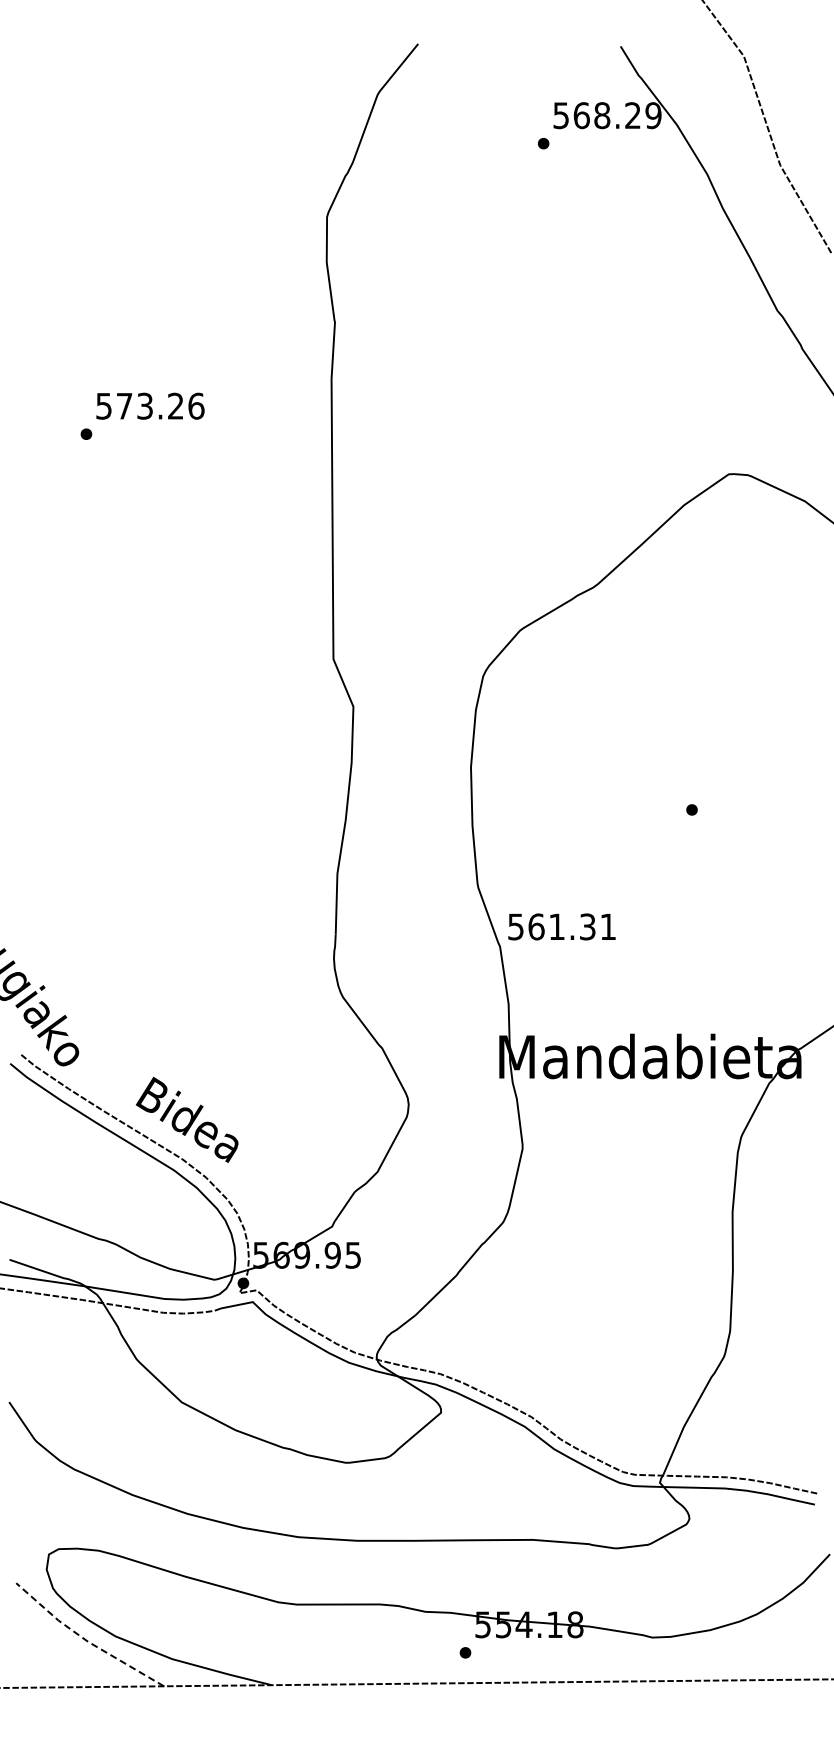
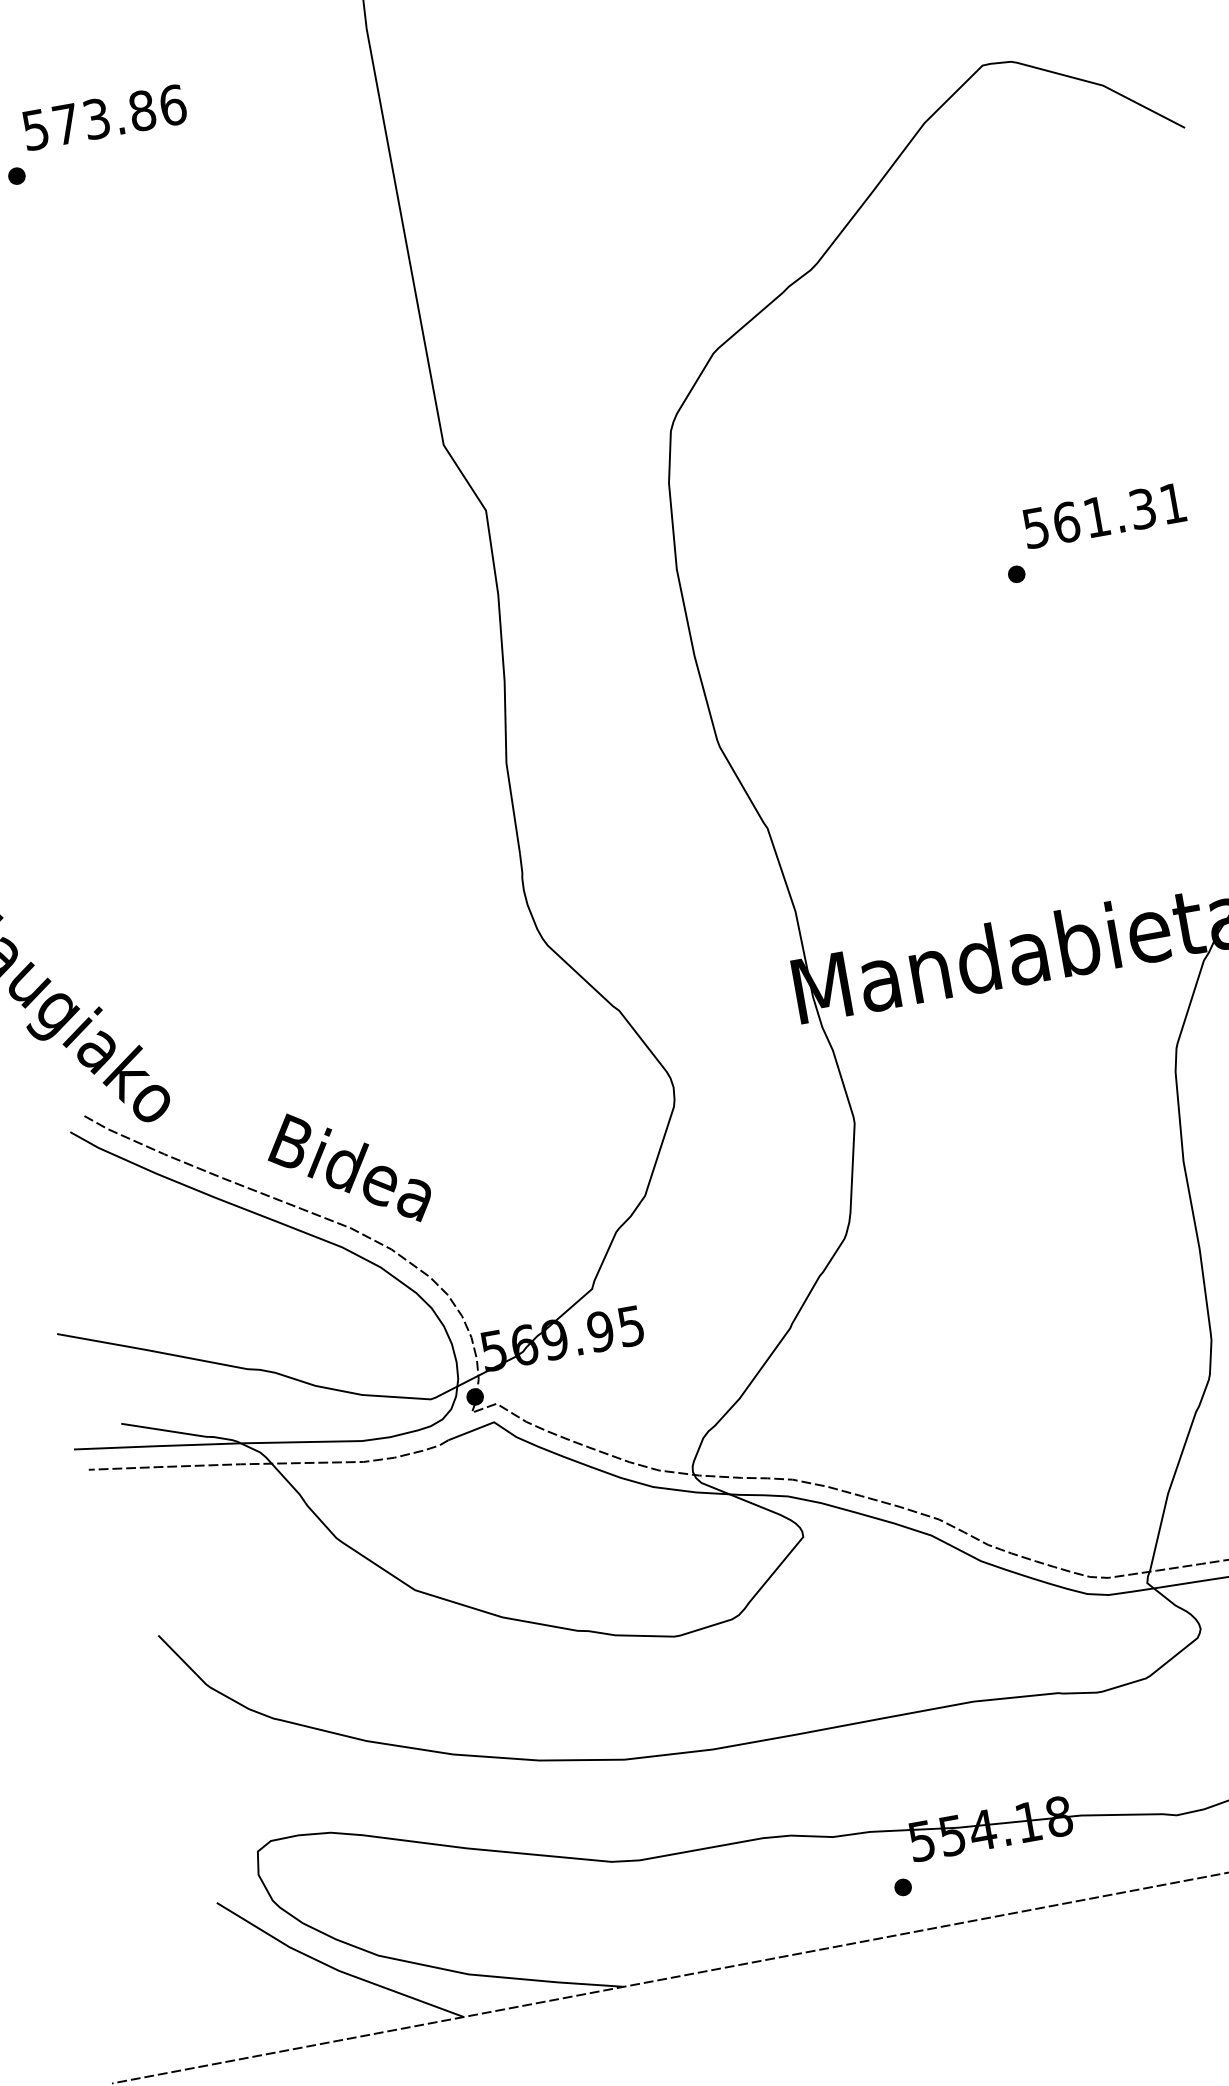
text: (175, 405) -> (141, 109), 573.26 -> 573.86
text: (561, 926) -> (1103, 515), moved
line: (85, 1640) -> (334, 1969), dashed -> solid

